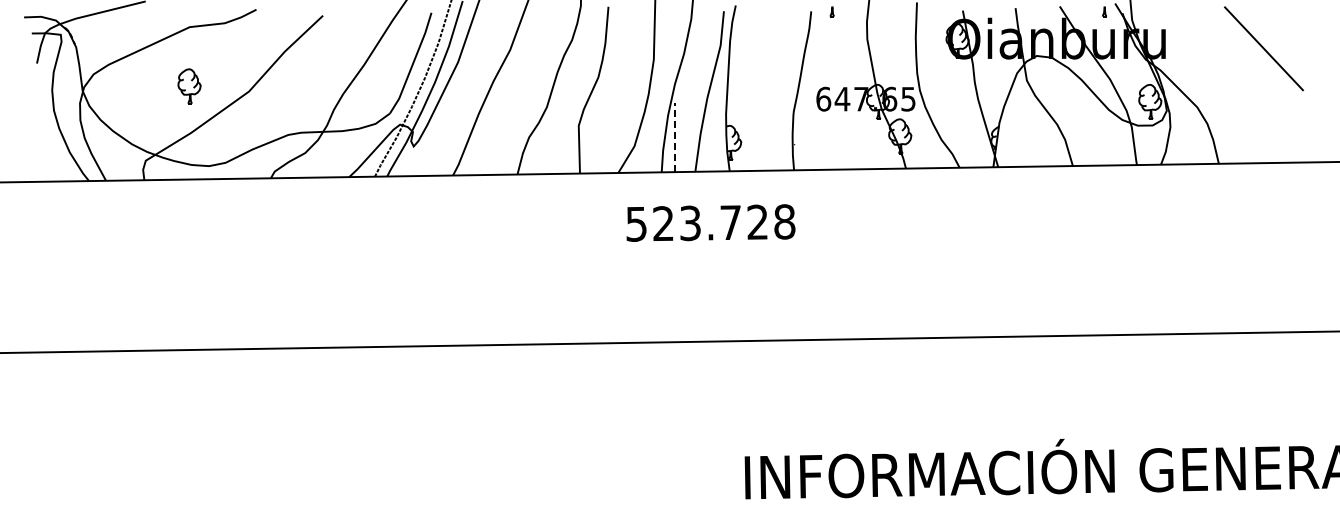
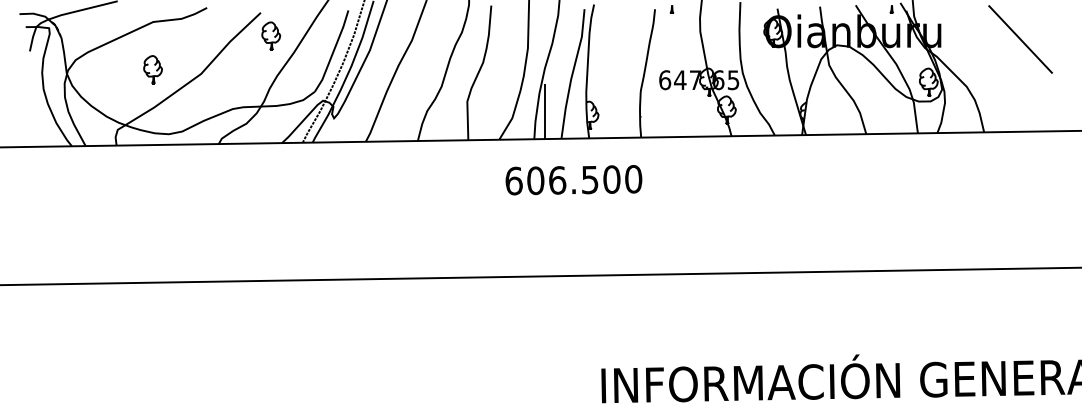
part: (335, 44) -> (270, 36), added
line: (674, 137) -> (544, 111), dashed -> solid
text: (710, 222) -> (573, 179), 523.728 -> 606.500

